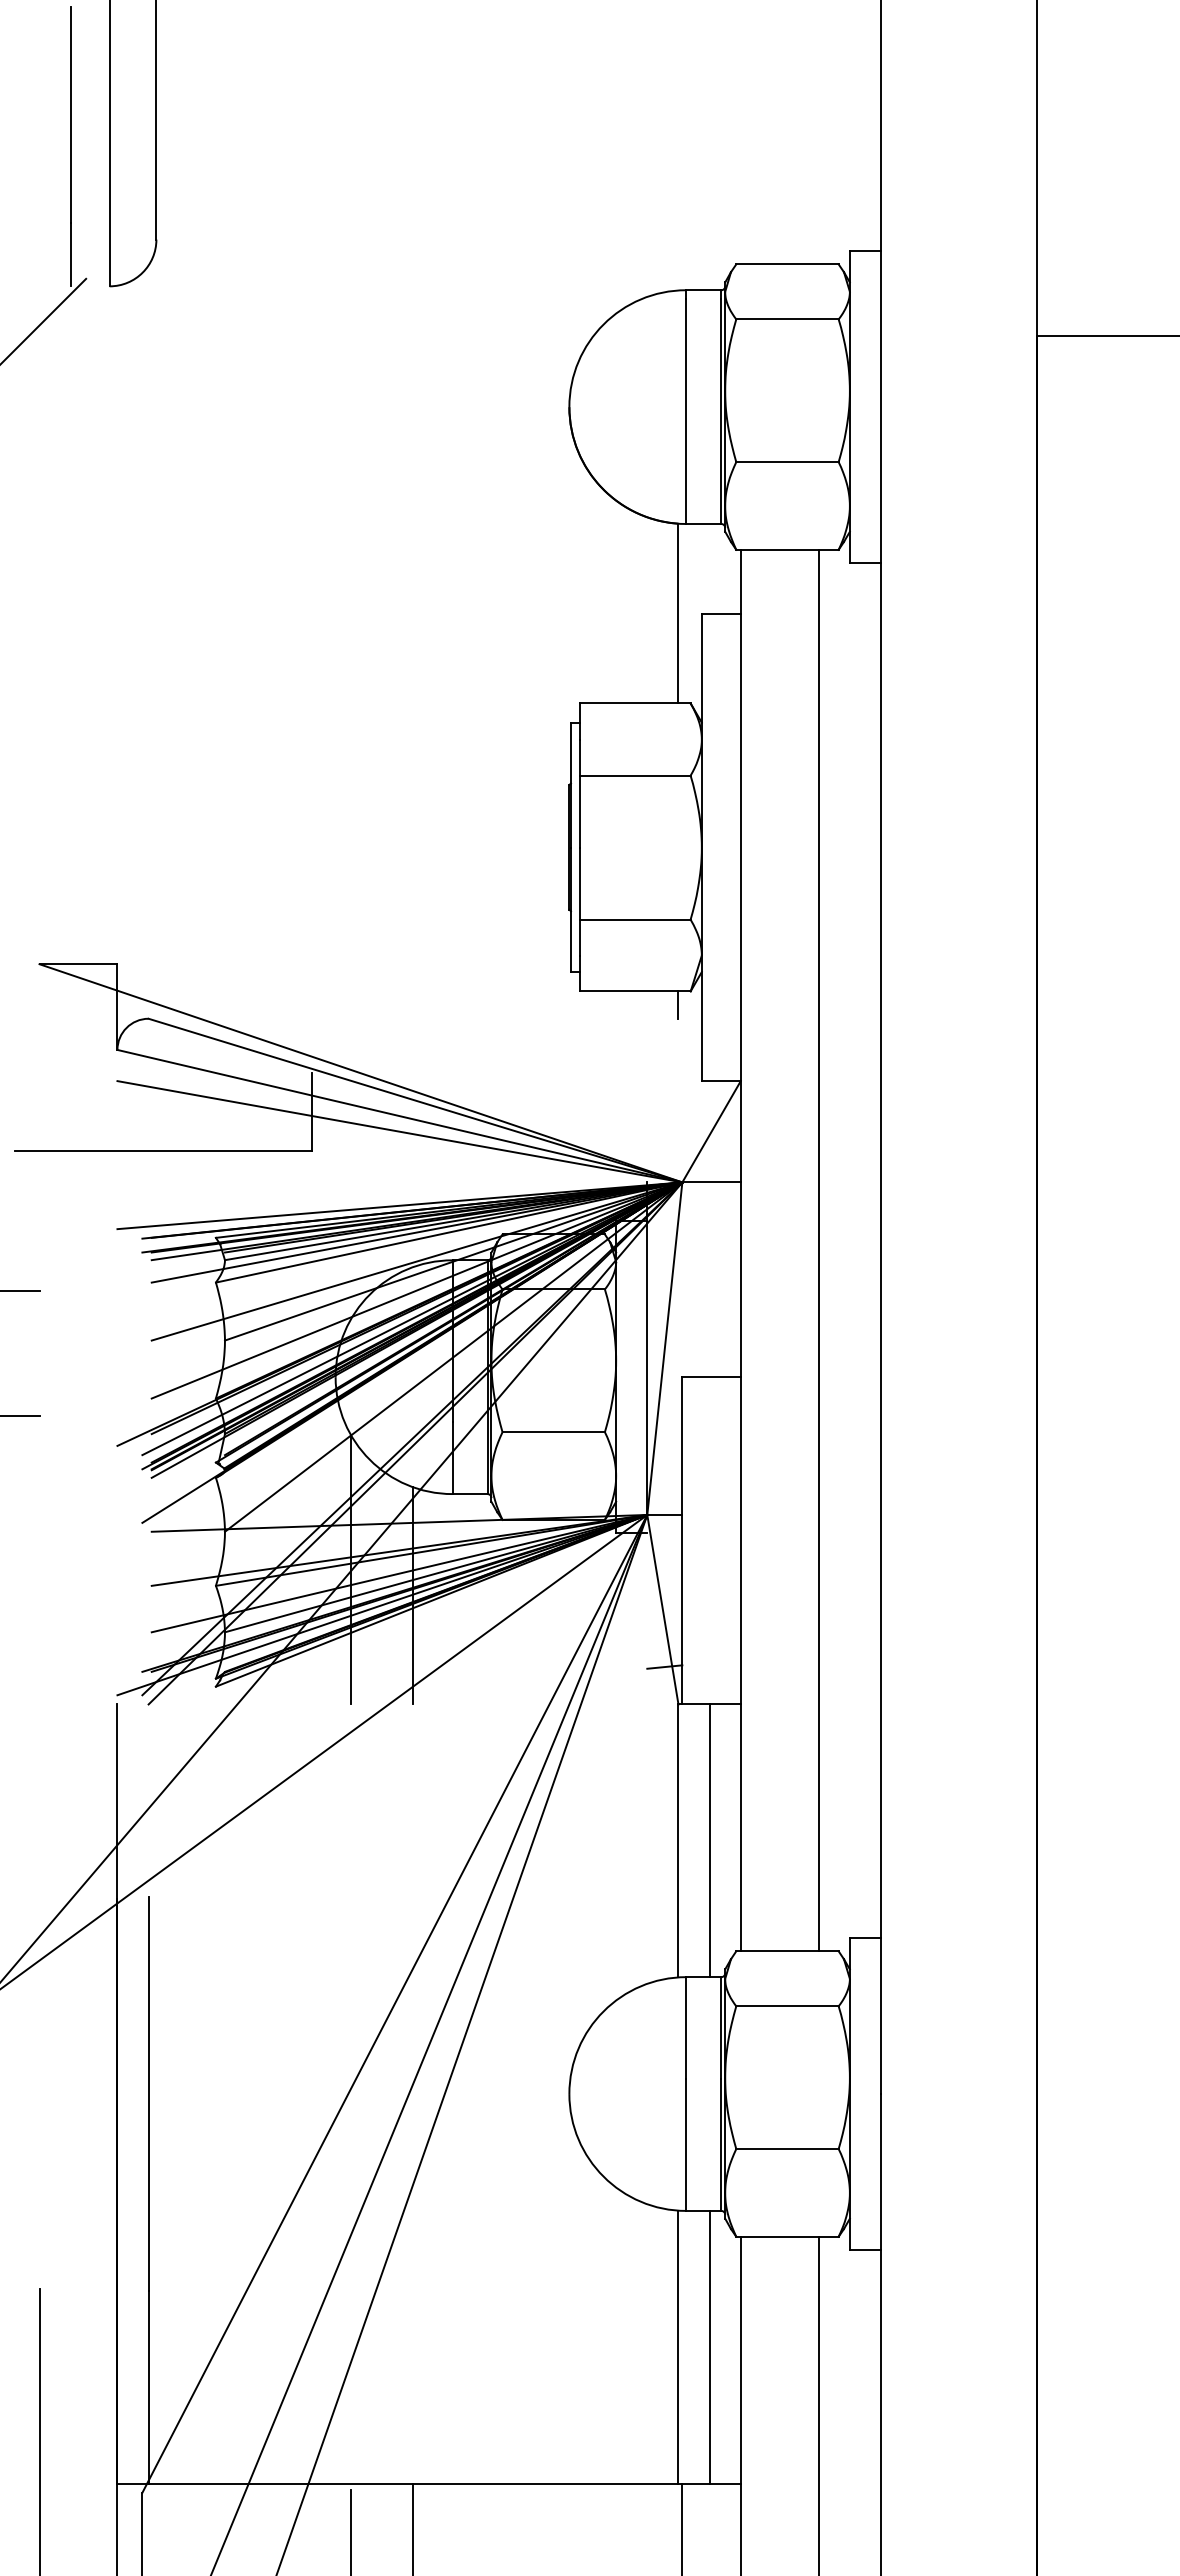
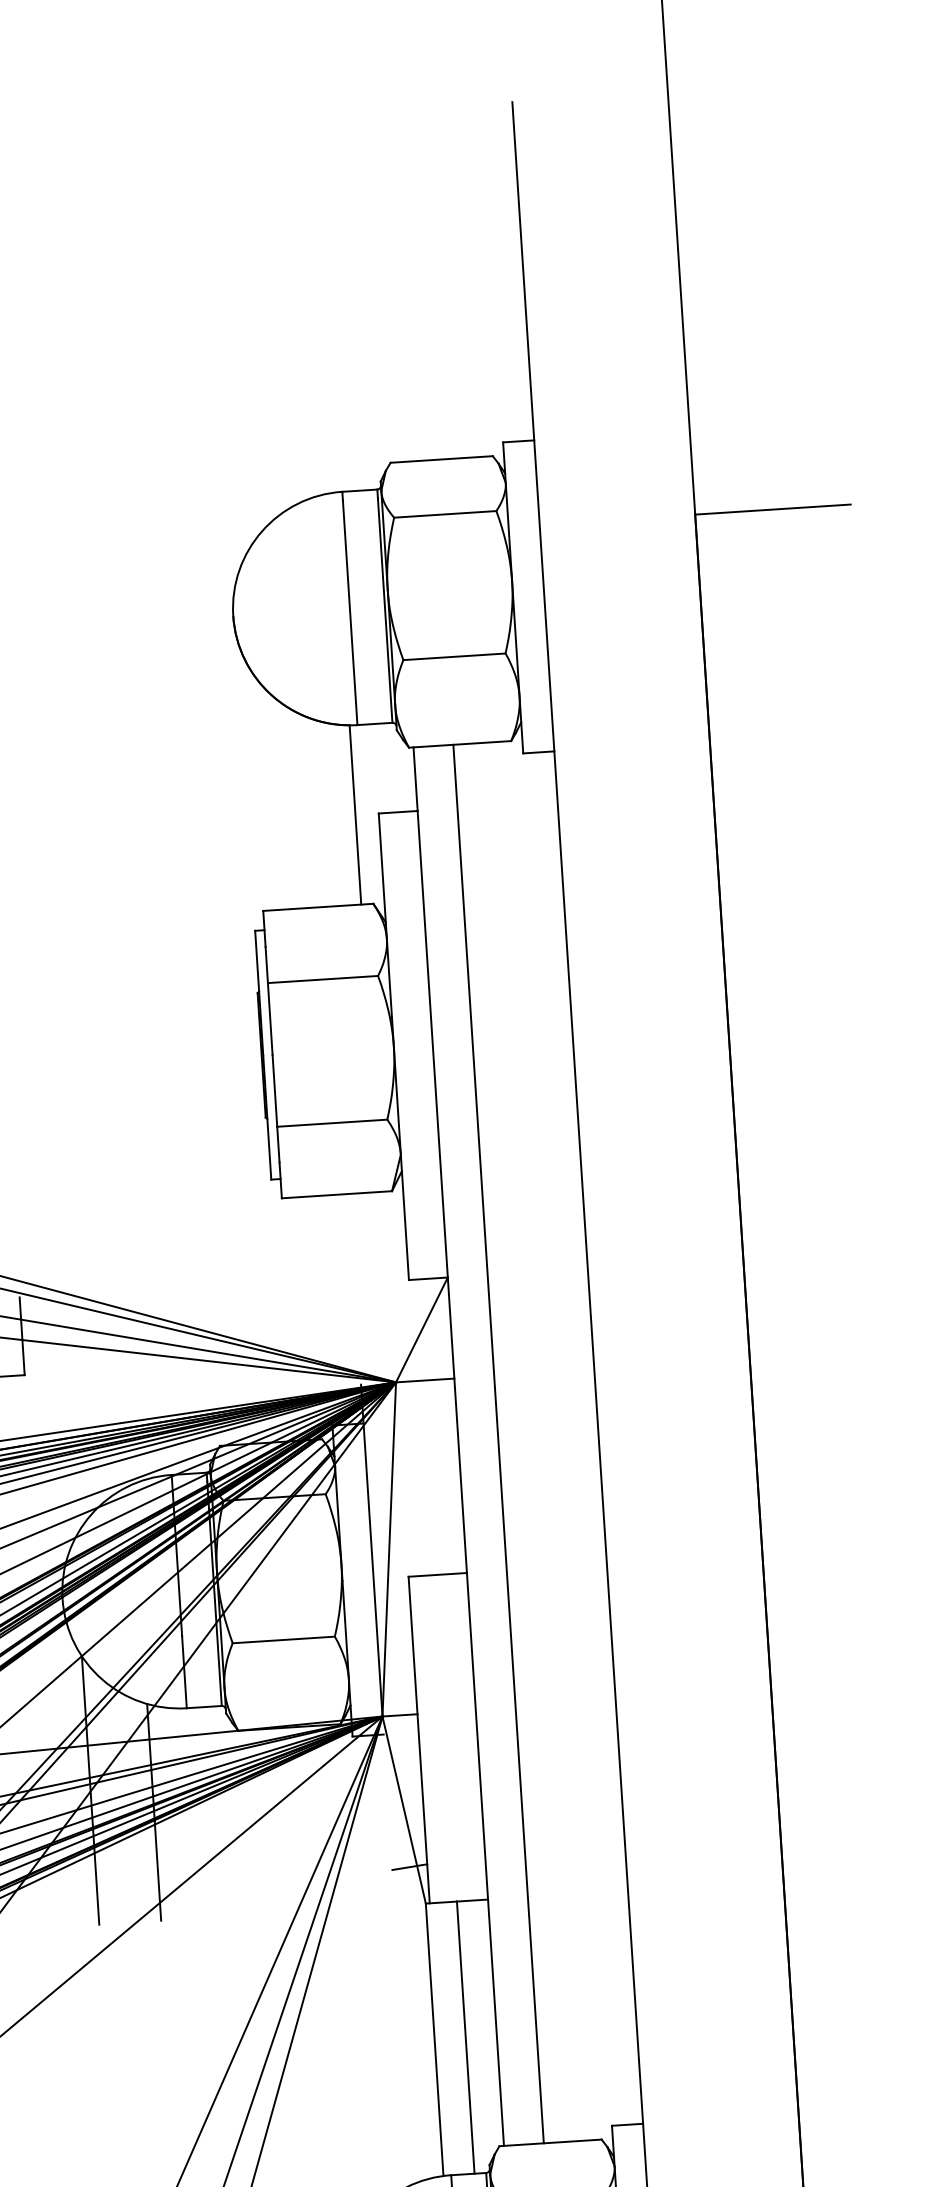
line: (678, 1004) -> (380, 1205), removed
line: (818, 1250) -> (498, 1444), moved

